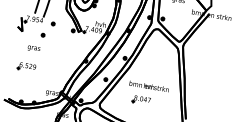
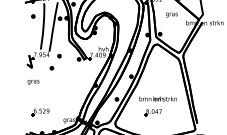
text: (34, 48) -> (33, 81), moved
part: (26, 67) -> (40, 112), moved

